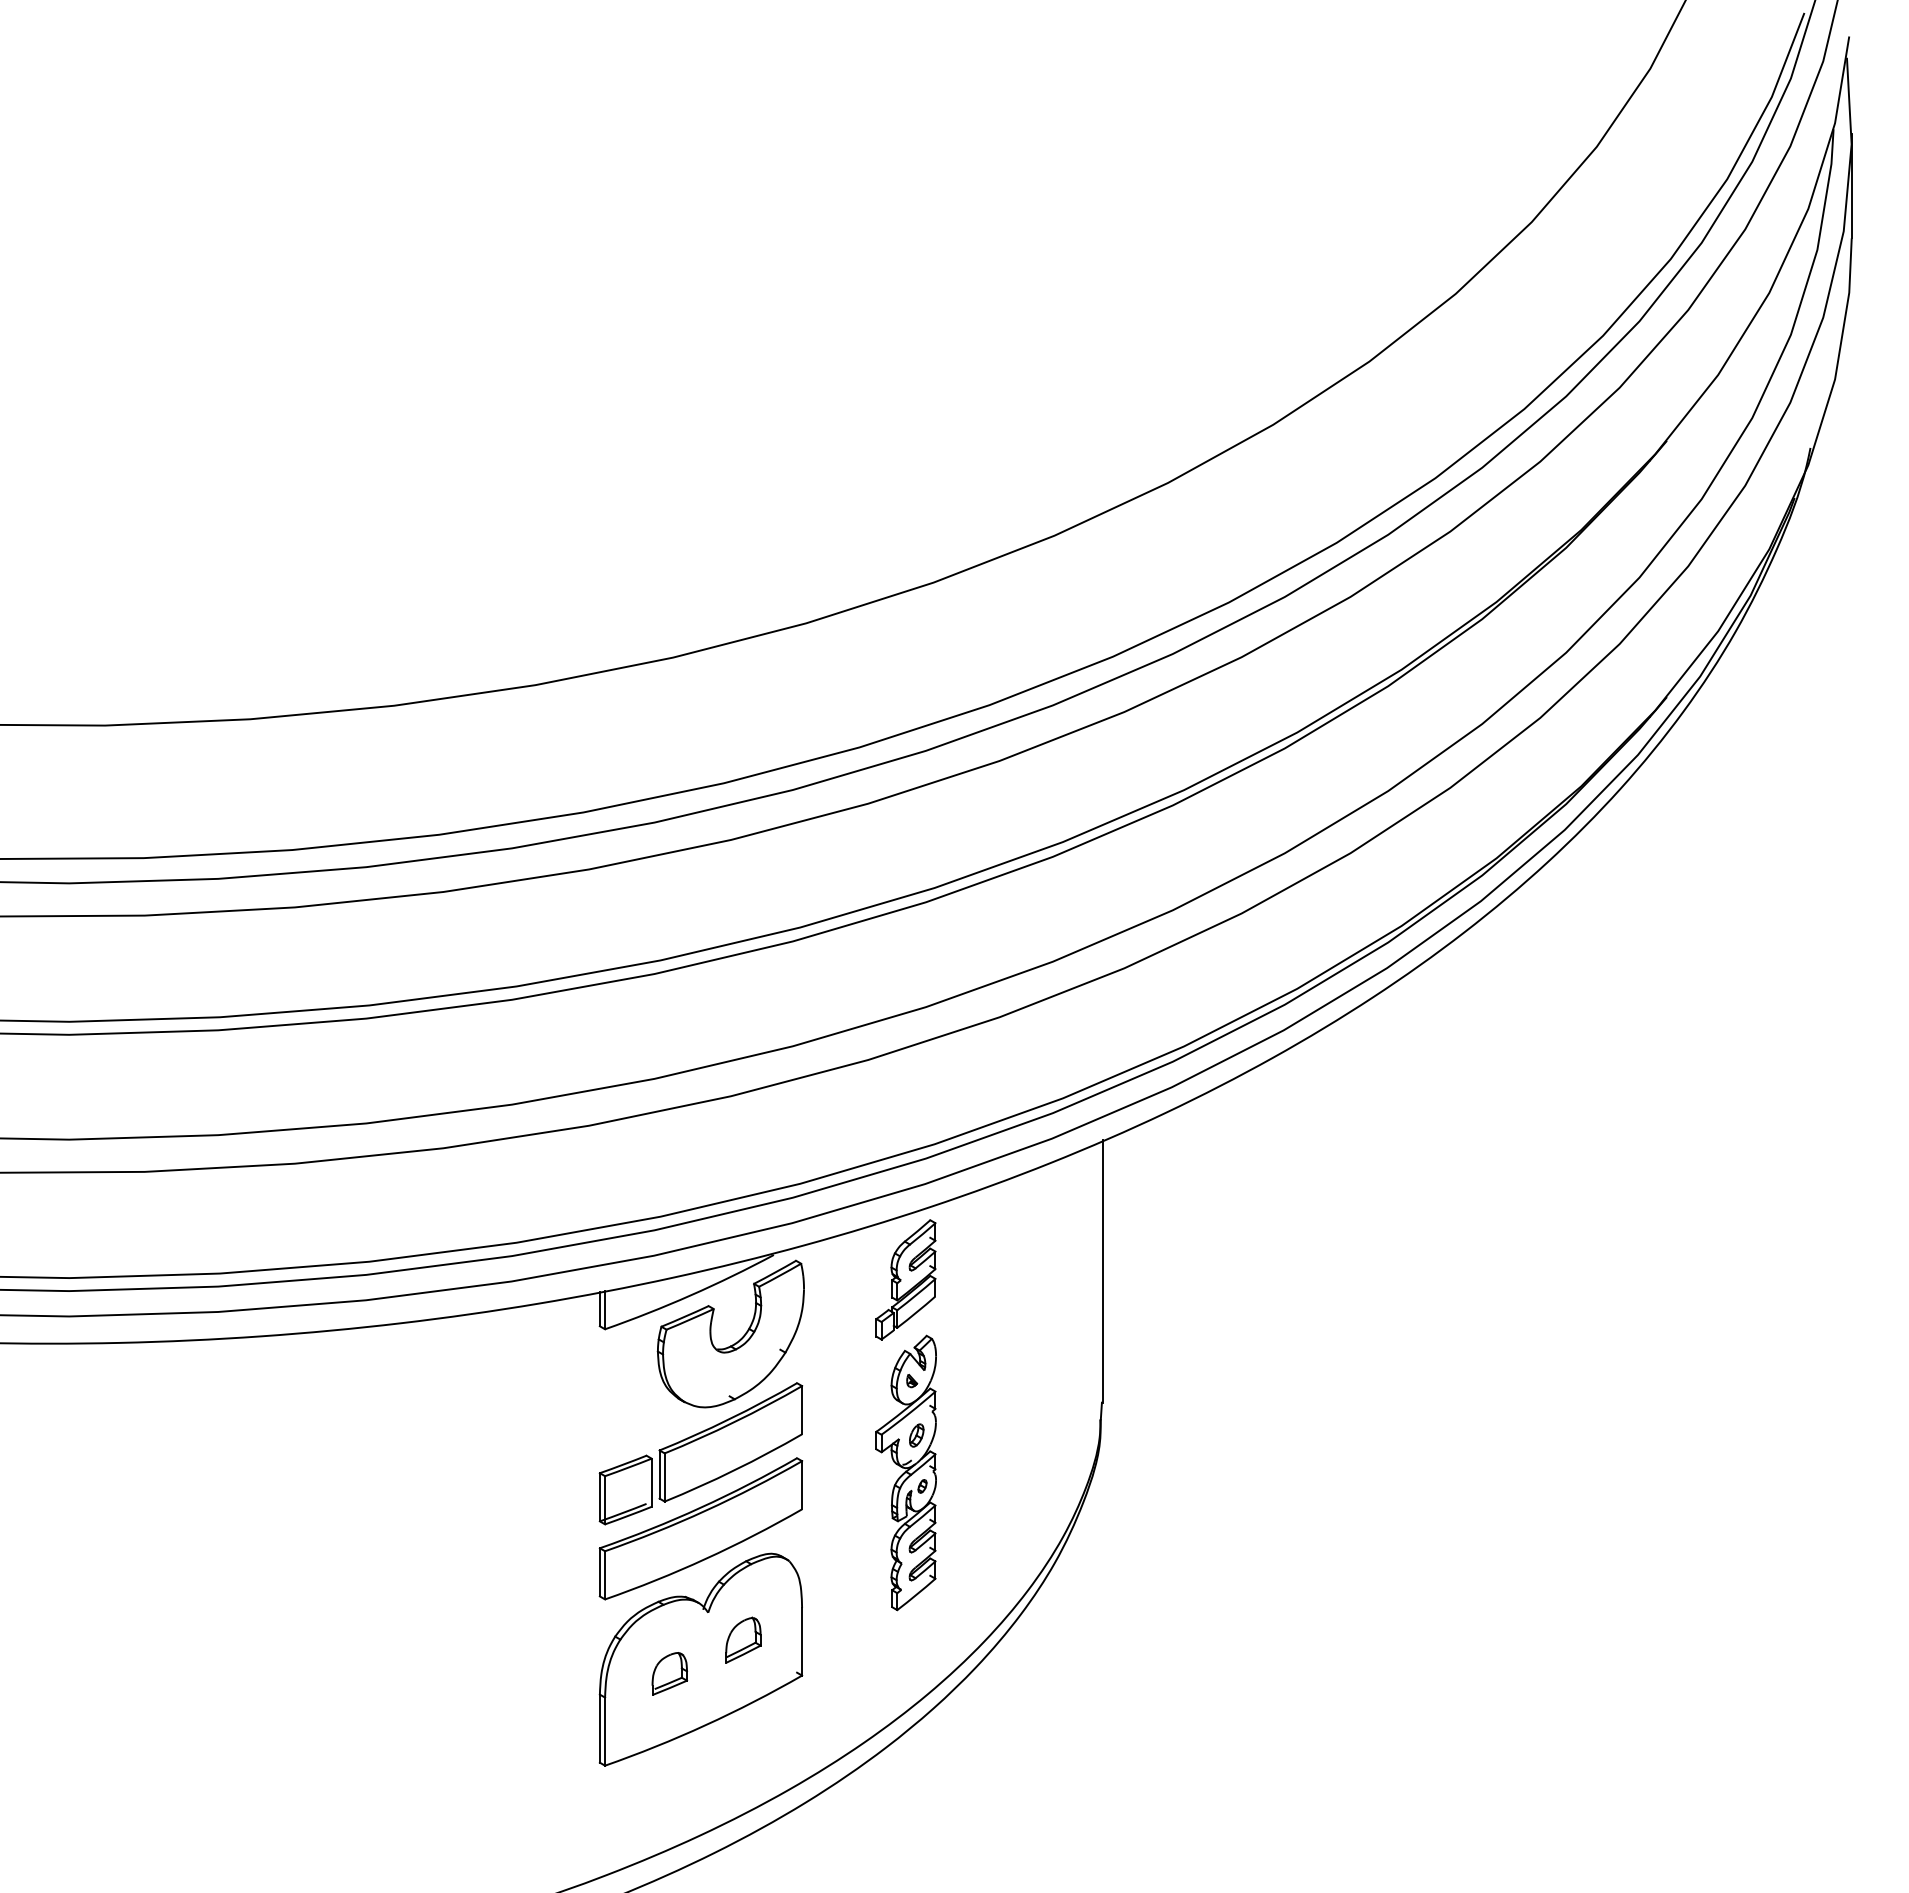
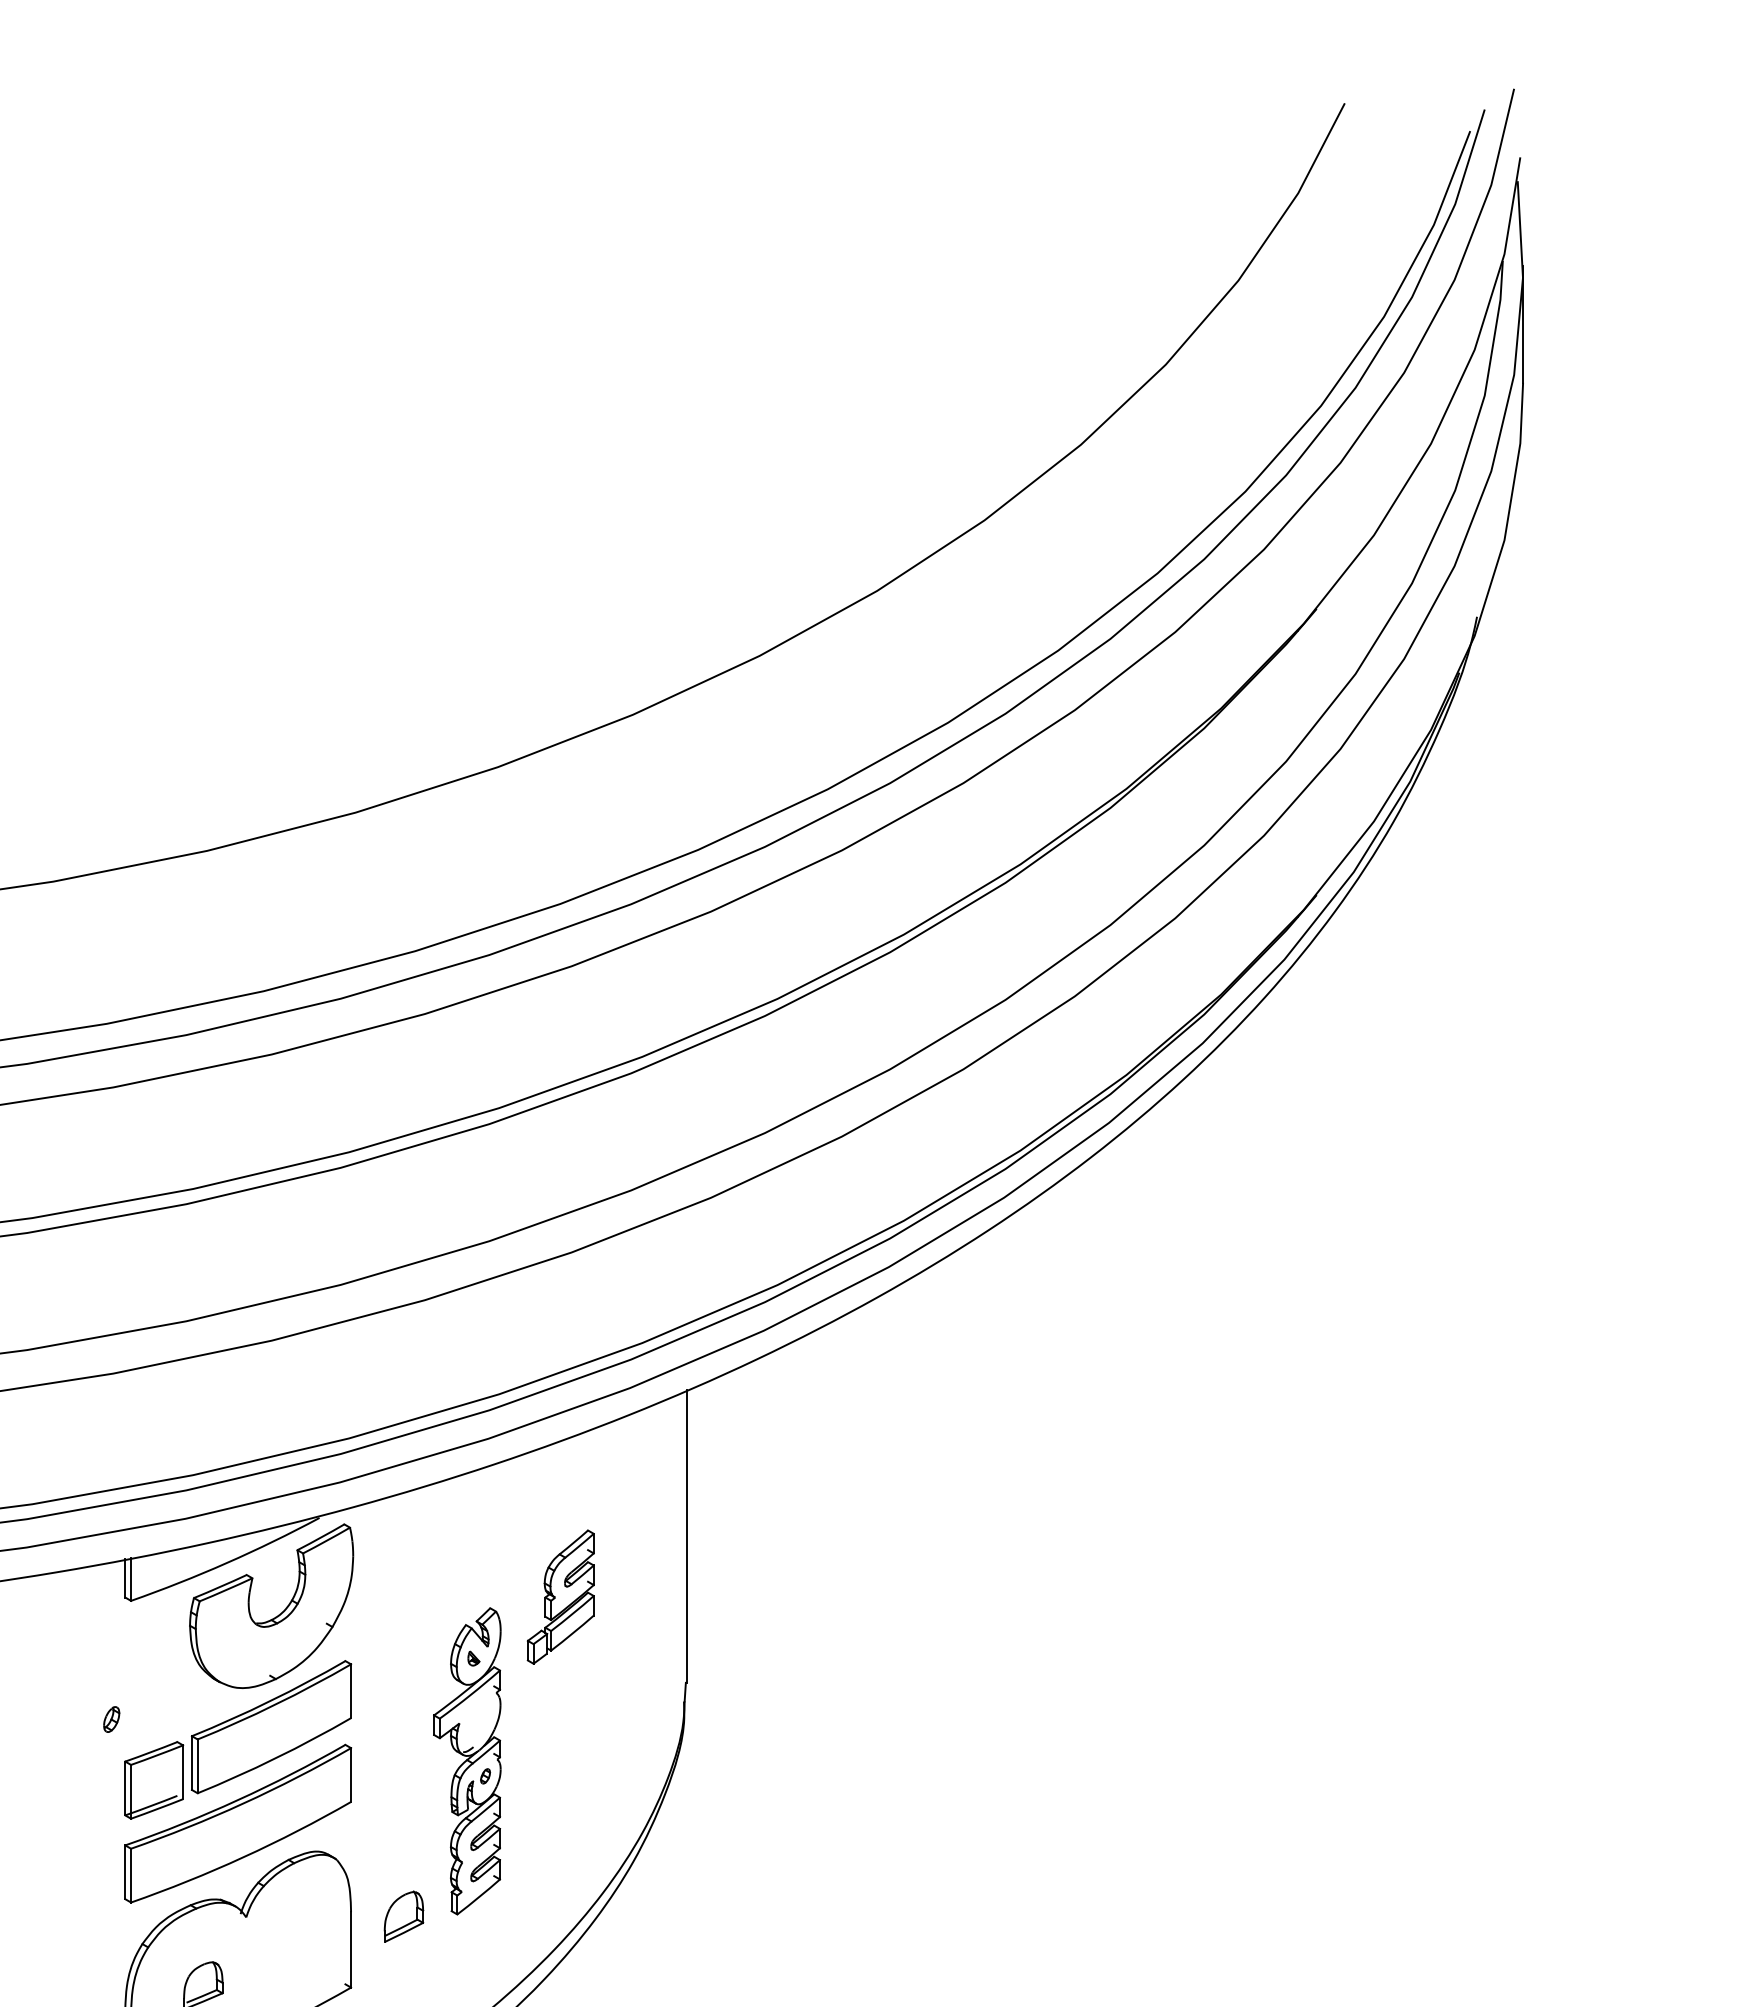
part: (905, 1279) -> (560, 1596), moved
part: (916, 1435) -> (111, 1719), moved
part: (743, 1639) -> (404, 1916), moved

